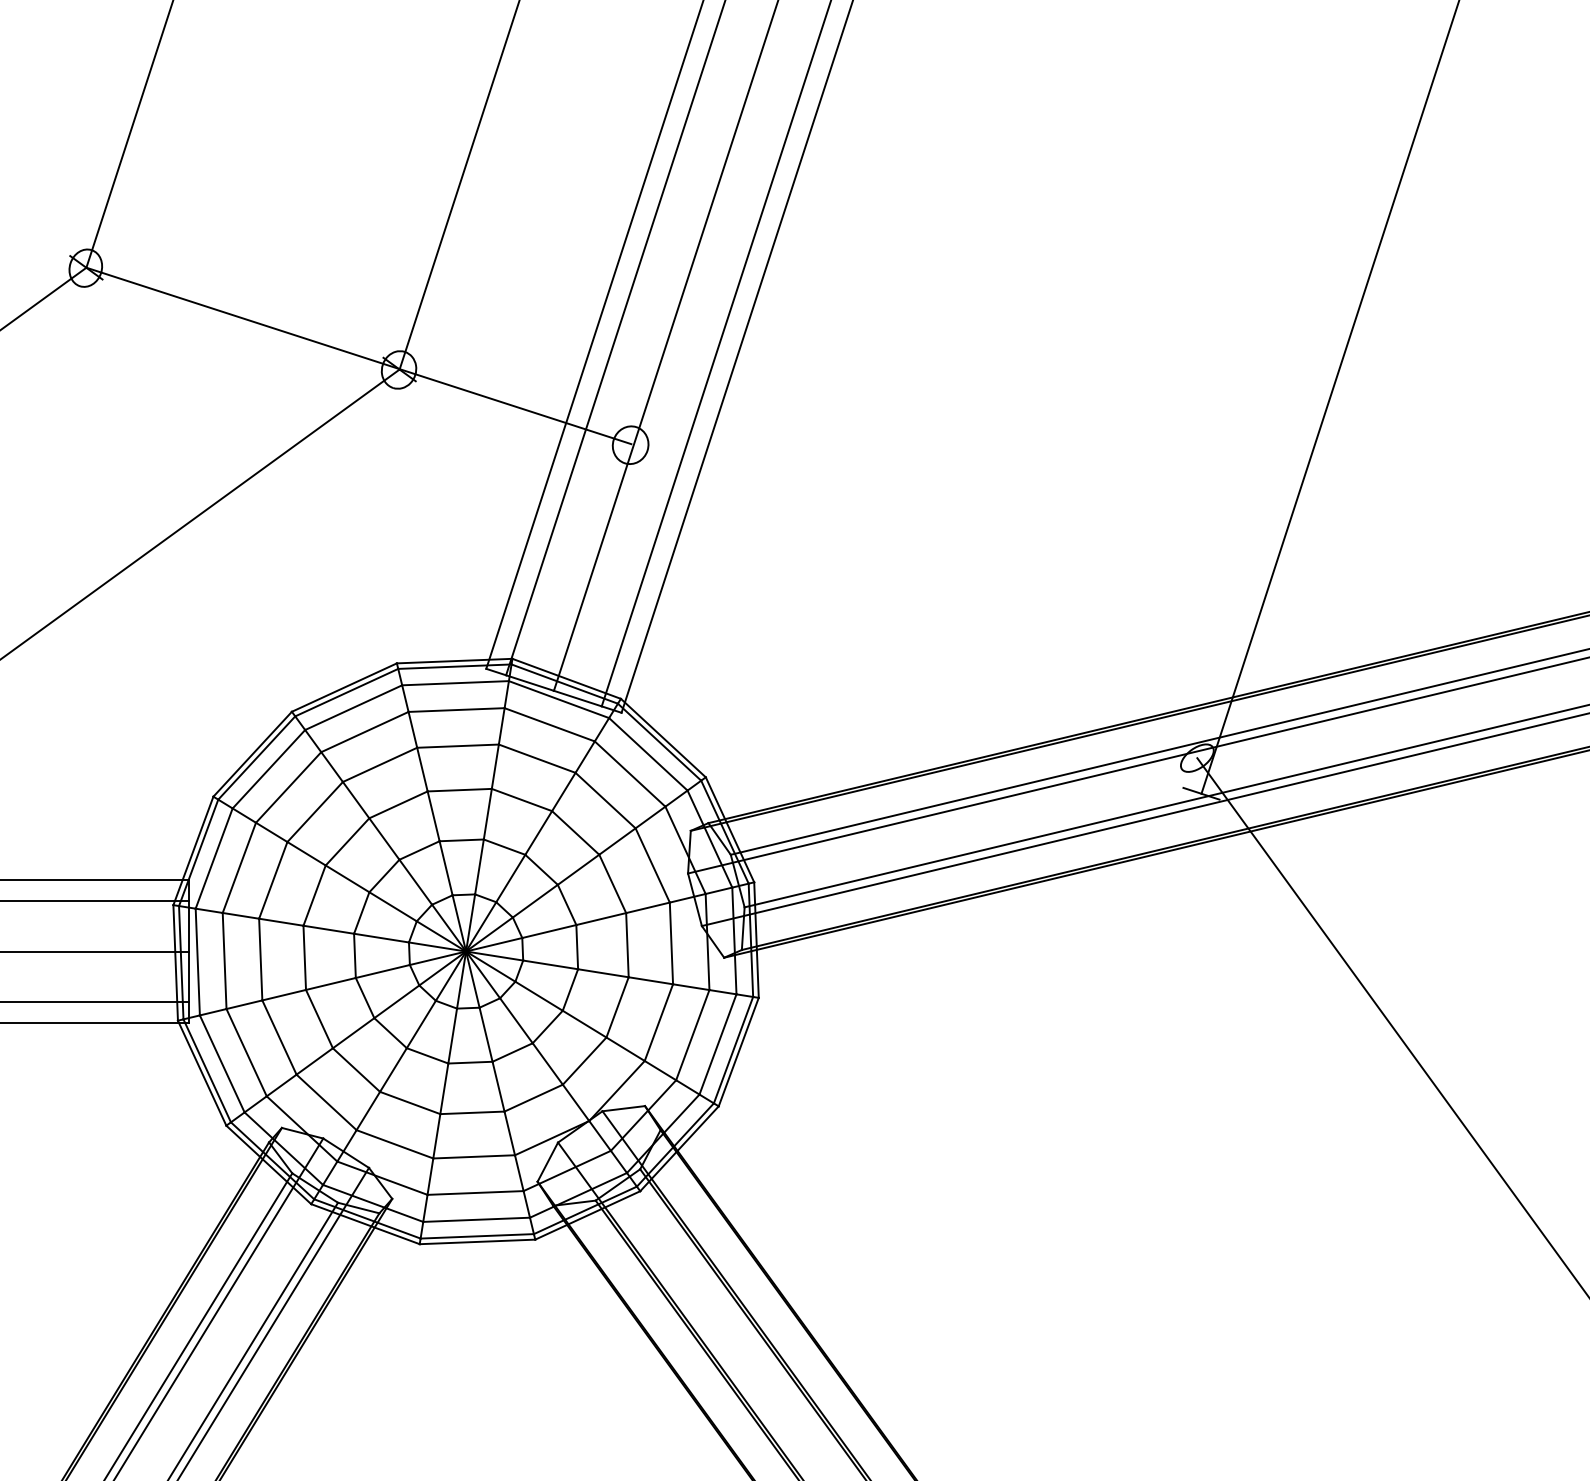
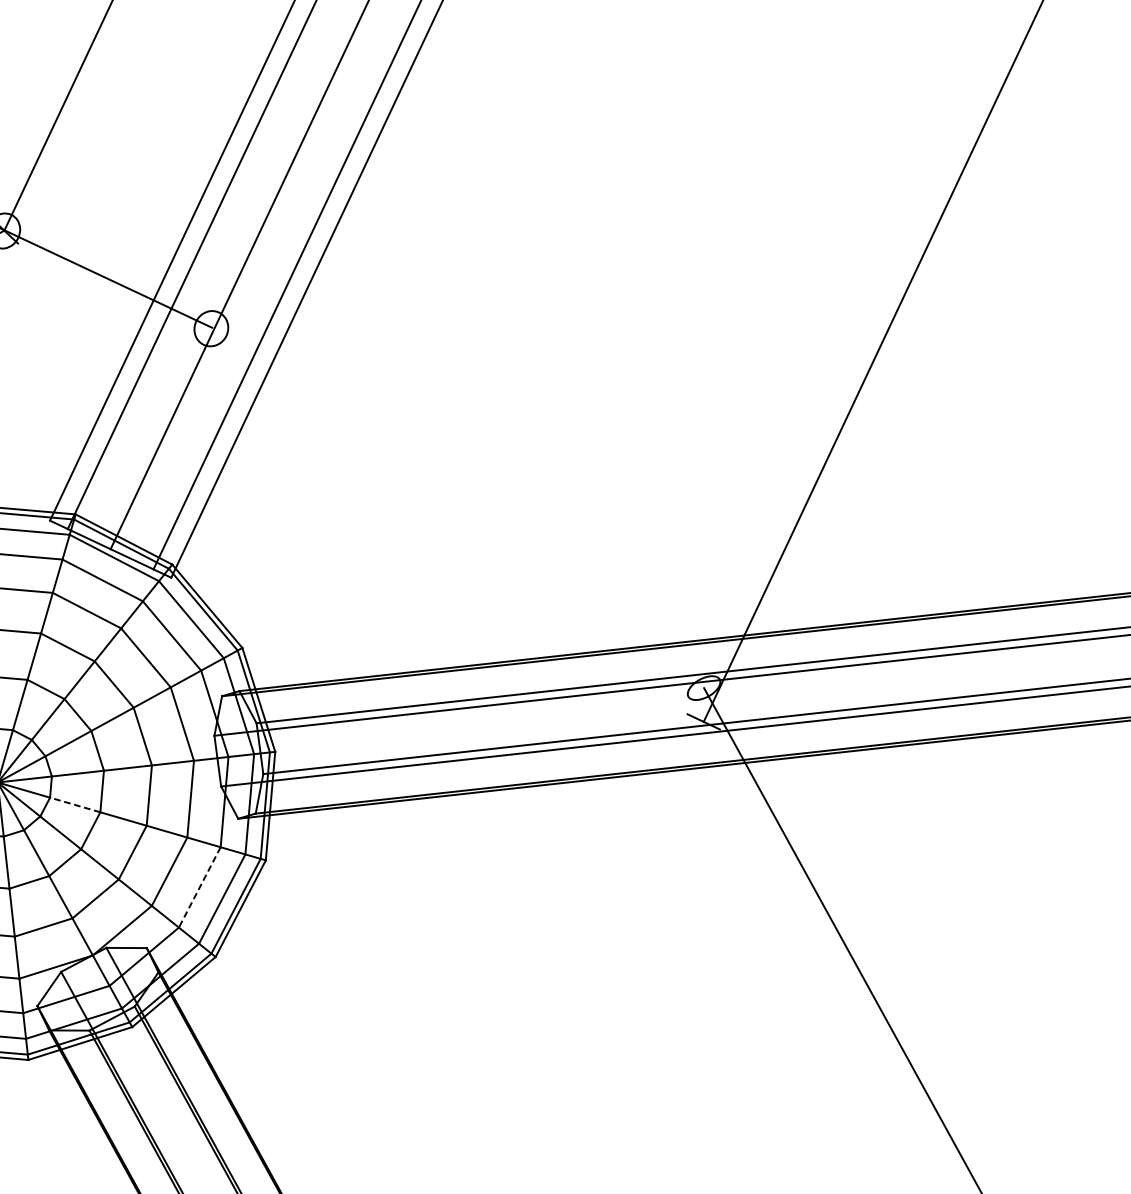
line: (550, 964) -> (75, 804), solid -> dashed
line: (692, 1035) -> (199, 887), solid -> dashed

